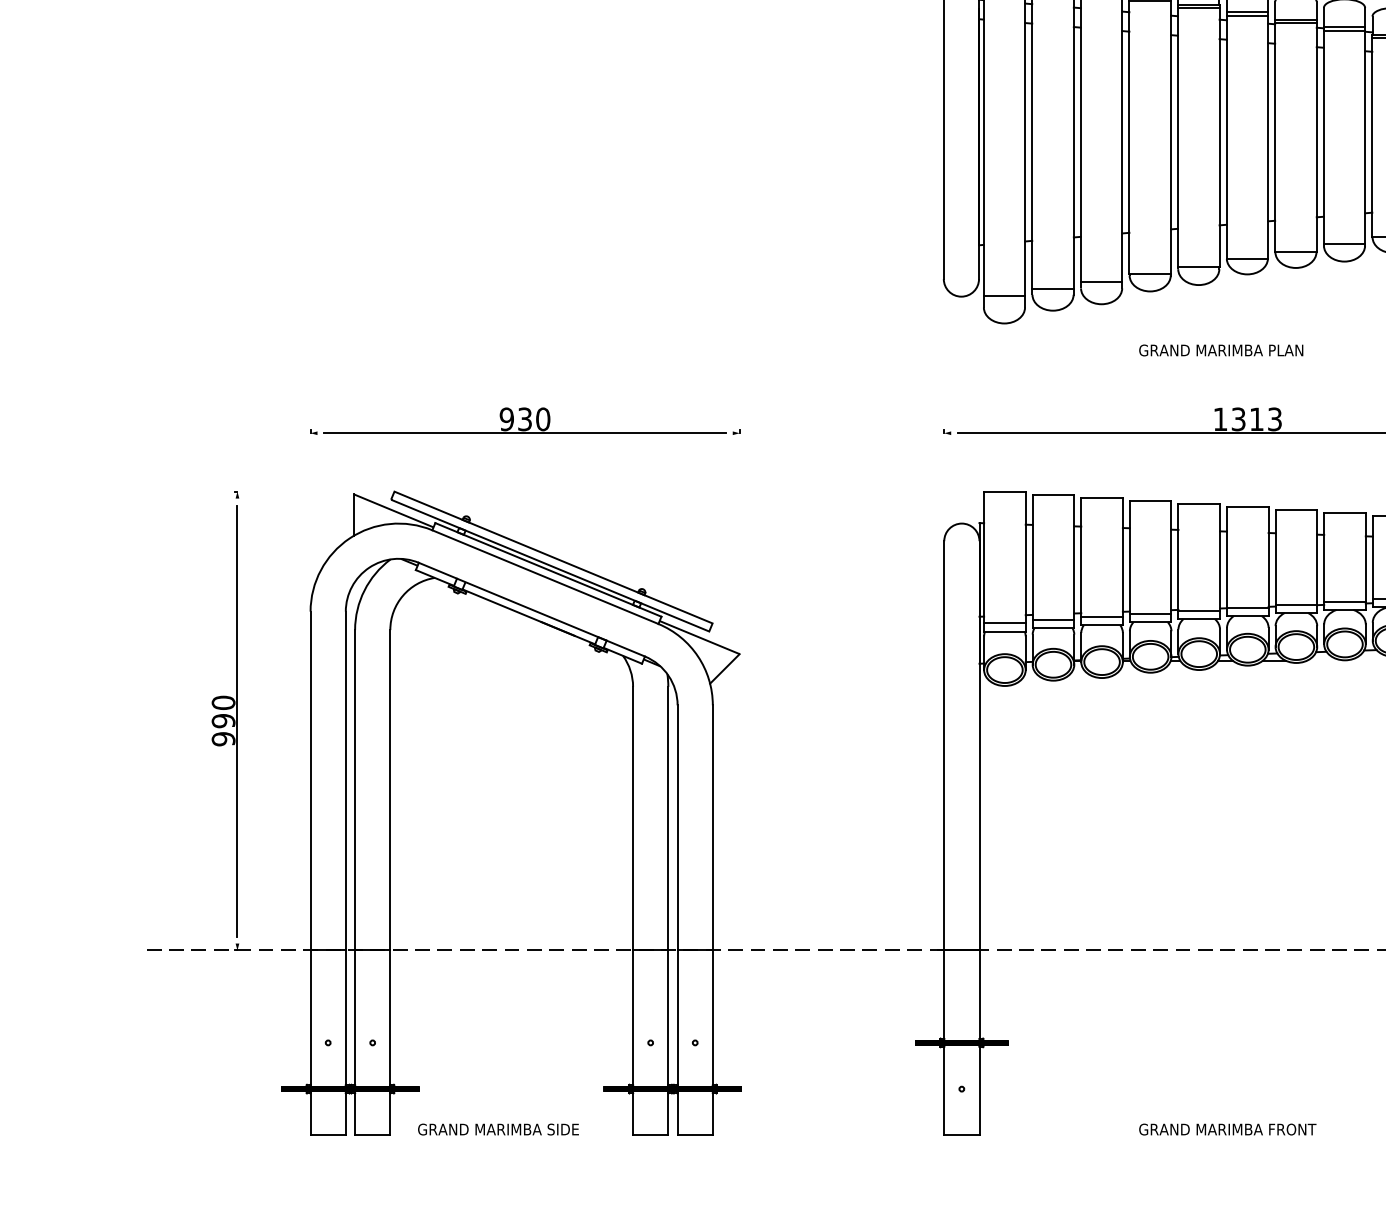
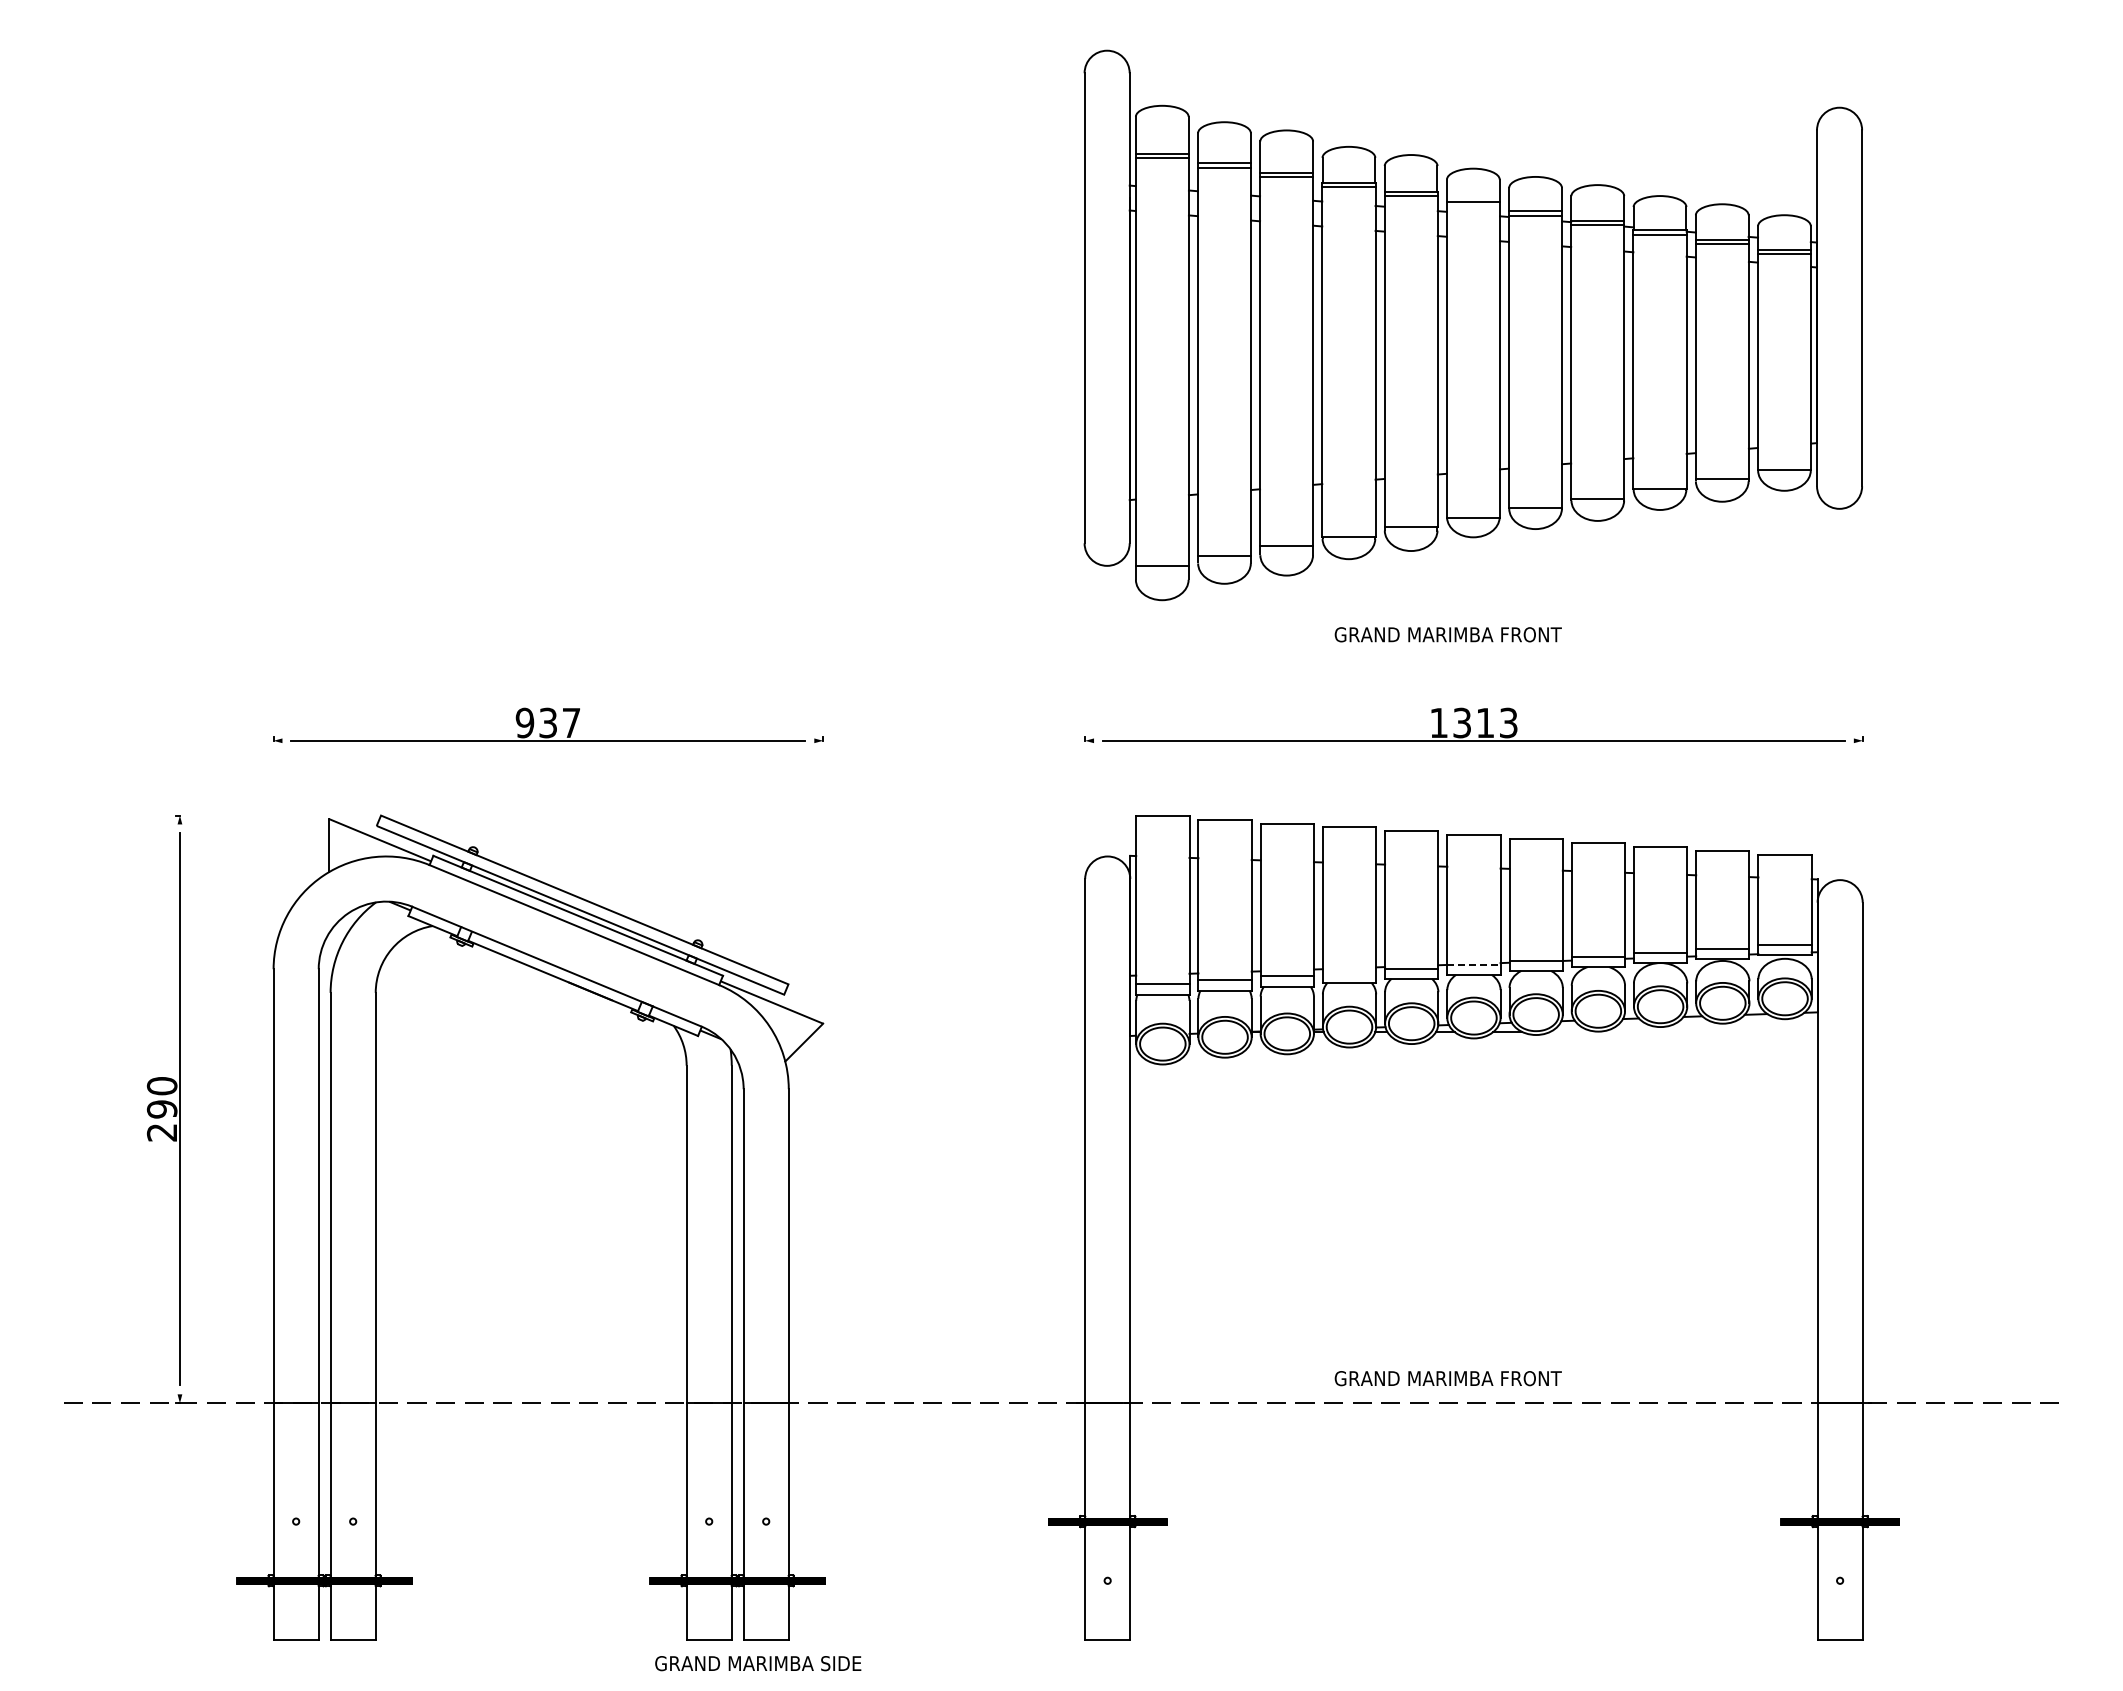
line: (1247, 16) -> (1473, 206), removed
text: (1293, 350) -> (1532, 634), GRAND MARIMBA PLAN -> GRAND MARIMBA FRONT
text: (543, 418) -> (571, 722), 930 -> 937
line: (1247, 607) -> (1473, 964), solid -> dashed
line: (1150, 614) -> (1349, 972), removed
text: (223, 739) -> (162, 1132), 990 -> 290
text: (498, 1129) -> (758, 1663), moved
text: (1227, 1129) -> (1447, 1378), moved

